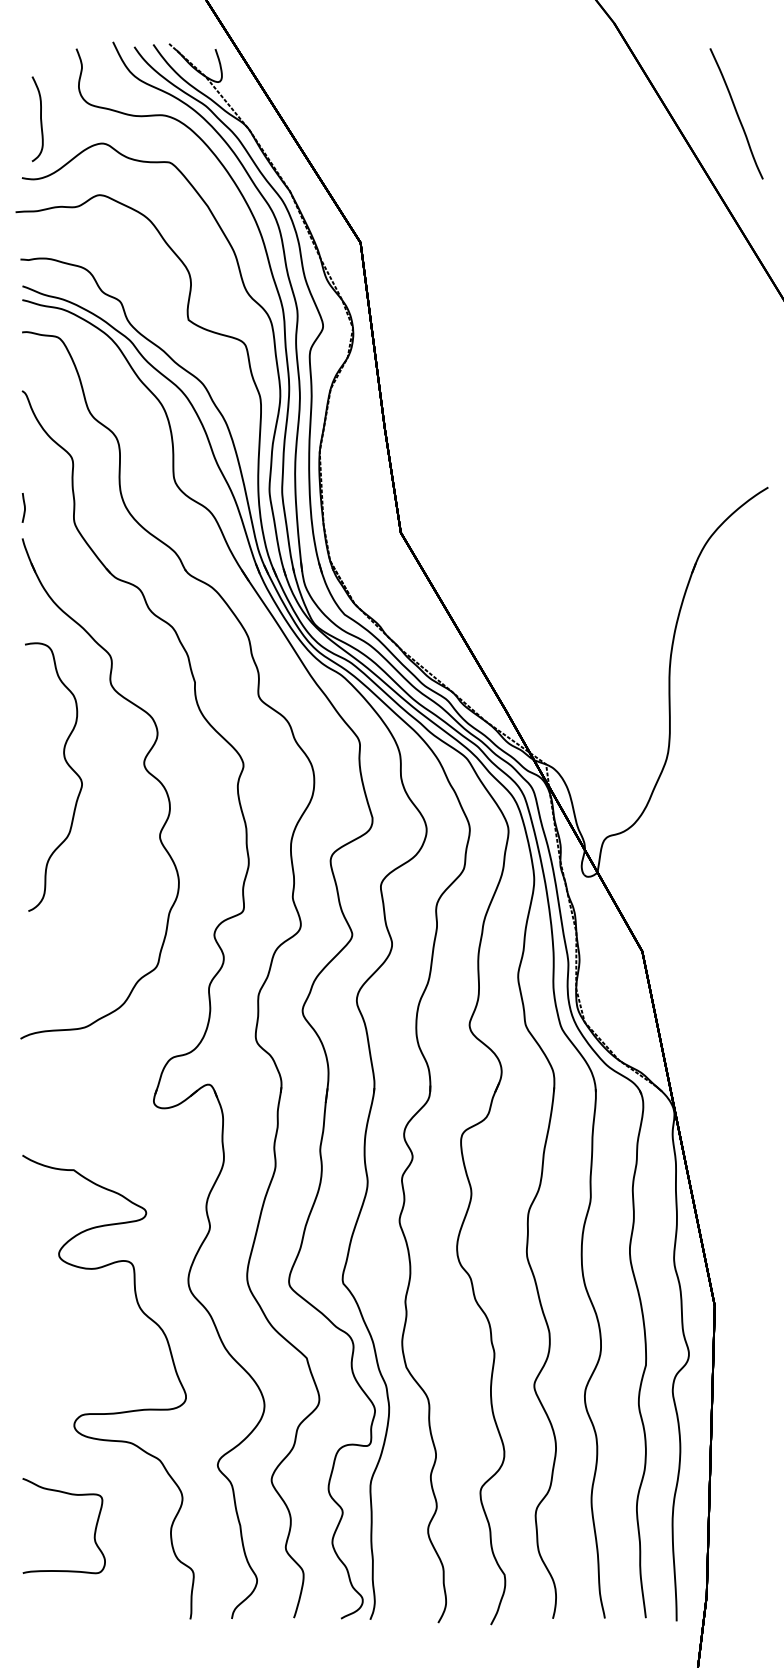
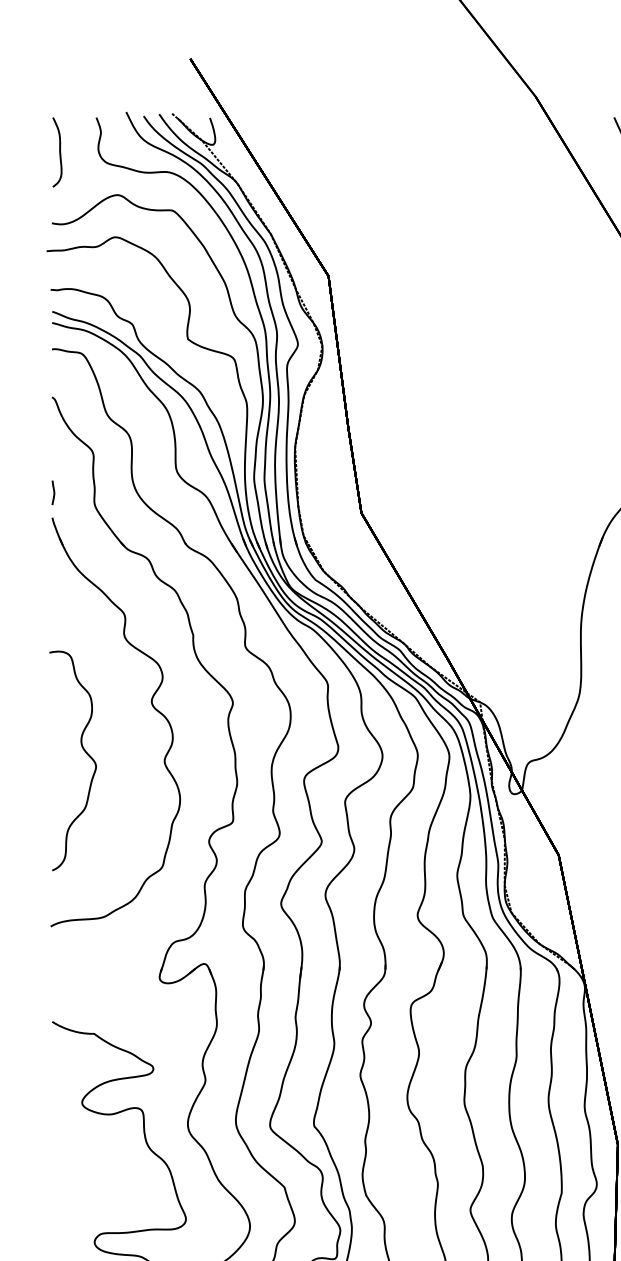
curve: (40, 119) -> (59, 152), moved
curve: (67, 765) -> (84, 751), moved

